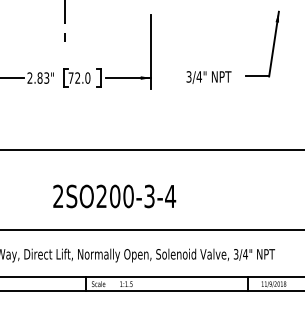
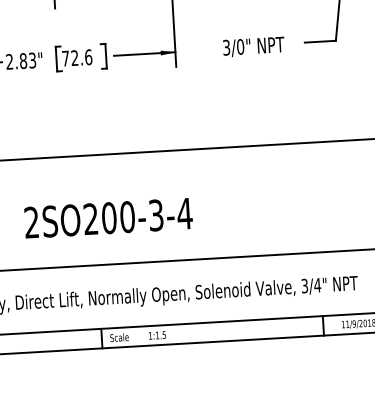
text: (198, 76) -> (239, 46), 3/4" -> 3/0"
text: (87, 77) -> (88, 56), 72.0 -> 72.6
text: (114, 196) -> (108, 218), moved

